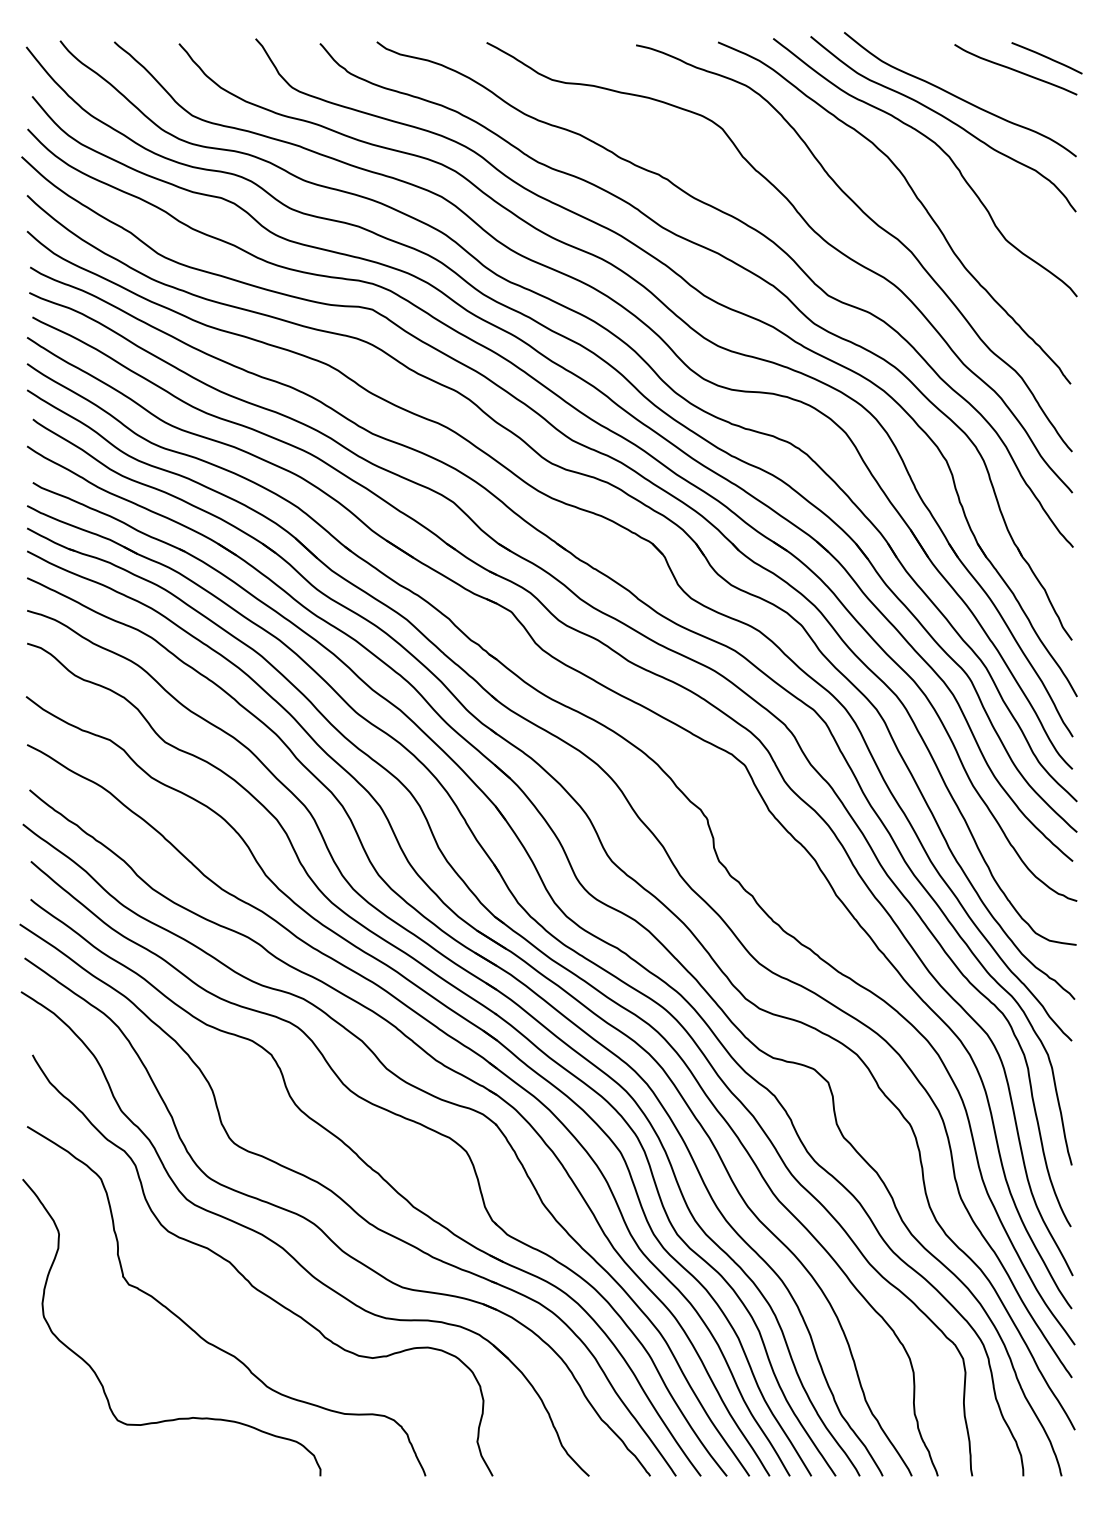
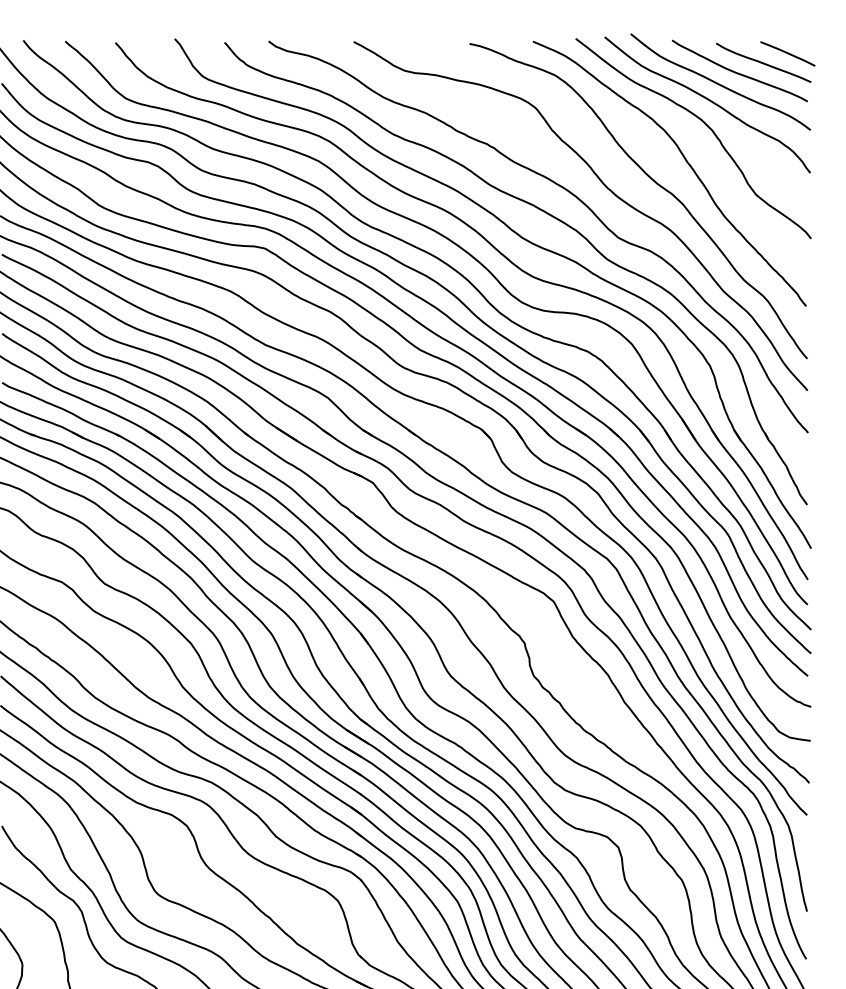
curve: (983, 82) -> (738, 72), added

